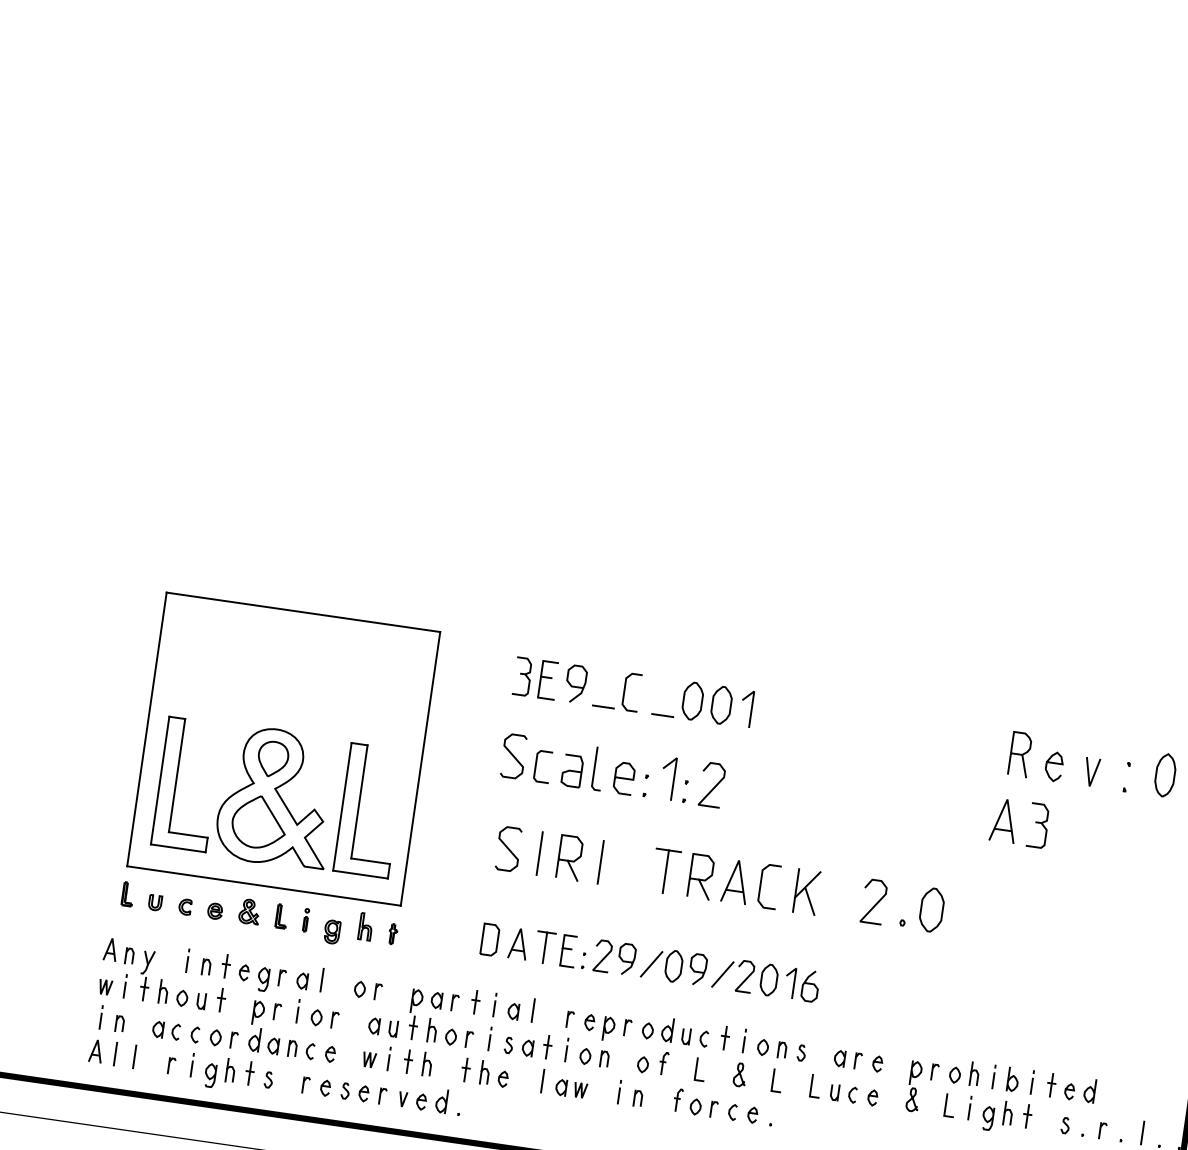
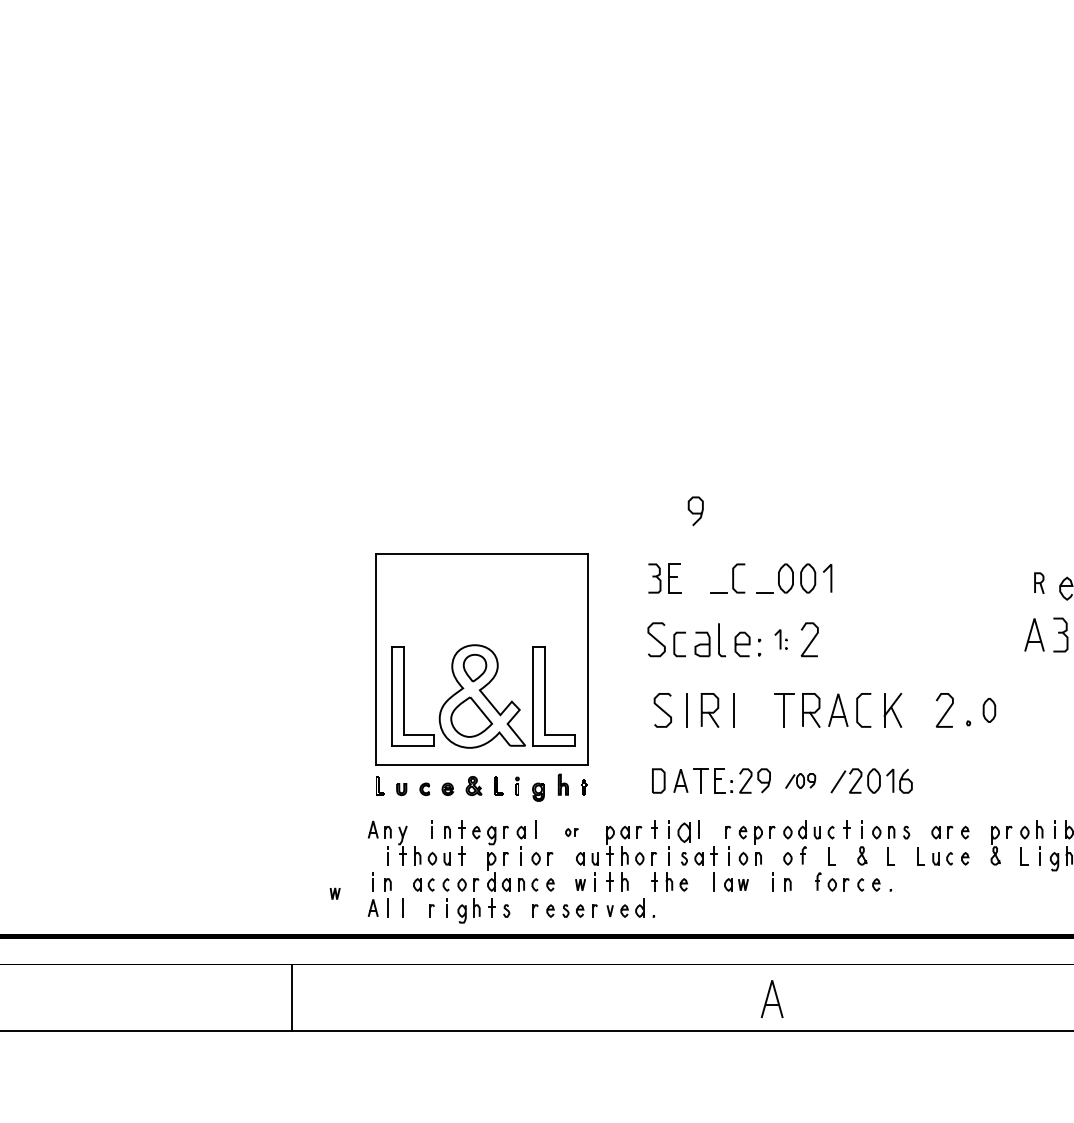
curve: (575, 685) -> (695, 512), moved
part: (1020, 753) -> (1039, 582), size x0.6
part: (674, 779) -> (780, 639), size x0.6
part: (931, 910) -> (989, 710), size x0.7
part: (673, 965) -> (800, 780), size x0.6
line: (104, 986) -> (334, 893), moved
part: (367, 990) -> (571, 832), size x0.6
part: (512, 1011) -> (683, 832), size x1.6

